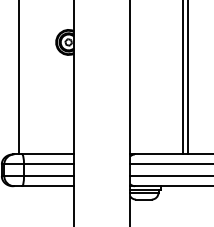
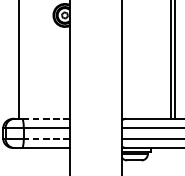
line: (48, 154) -> (46, 118), solid -> dashed
line: (48, 176) -> (46, 139), solid -> dashed

